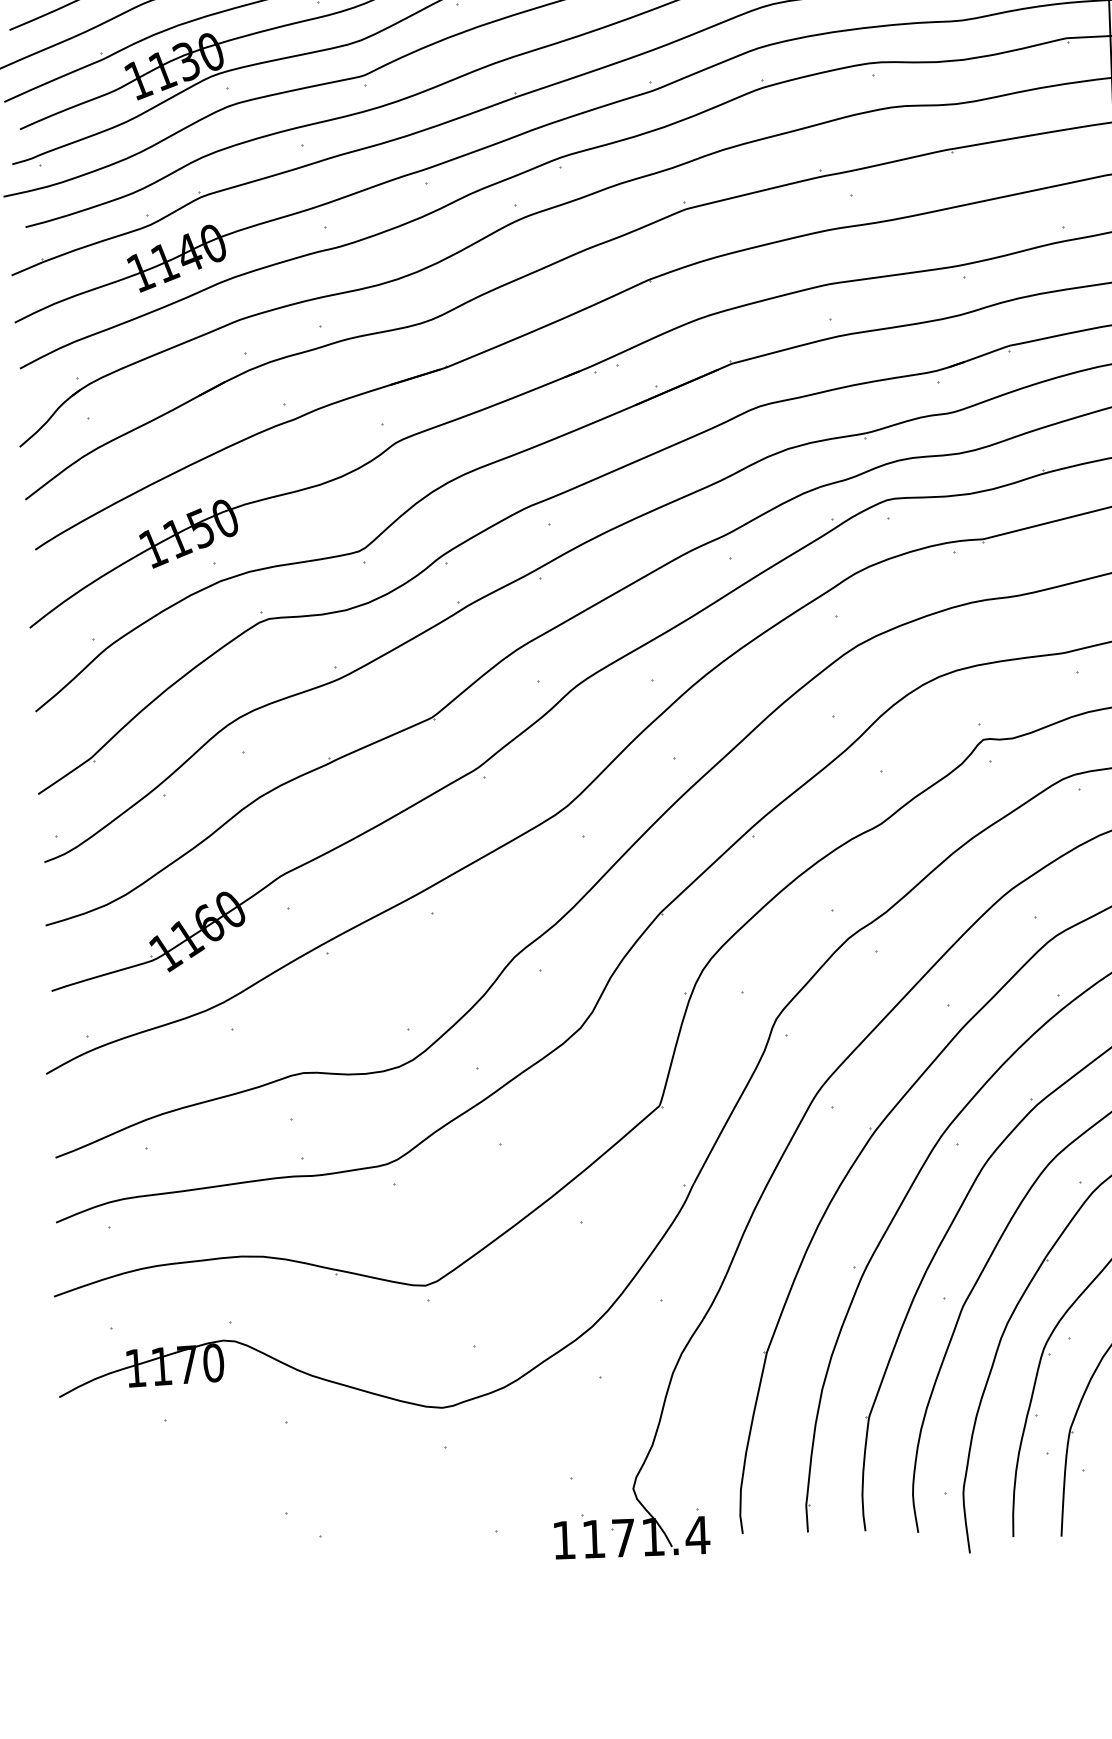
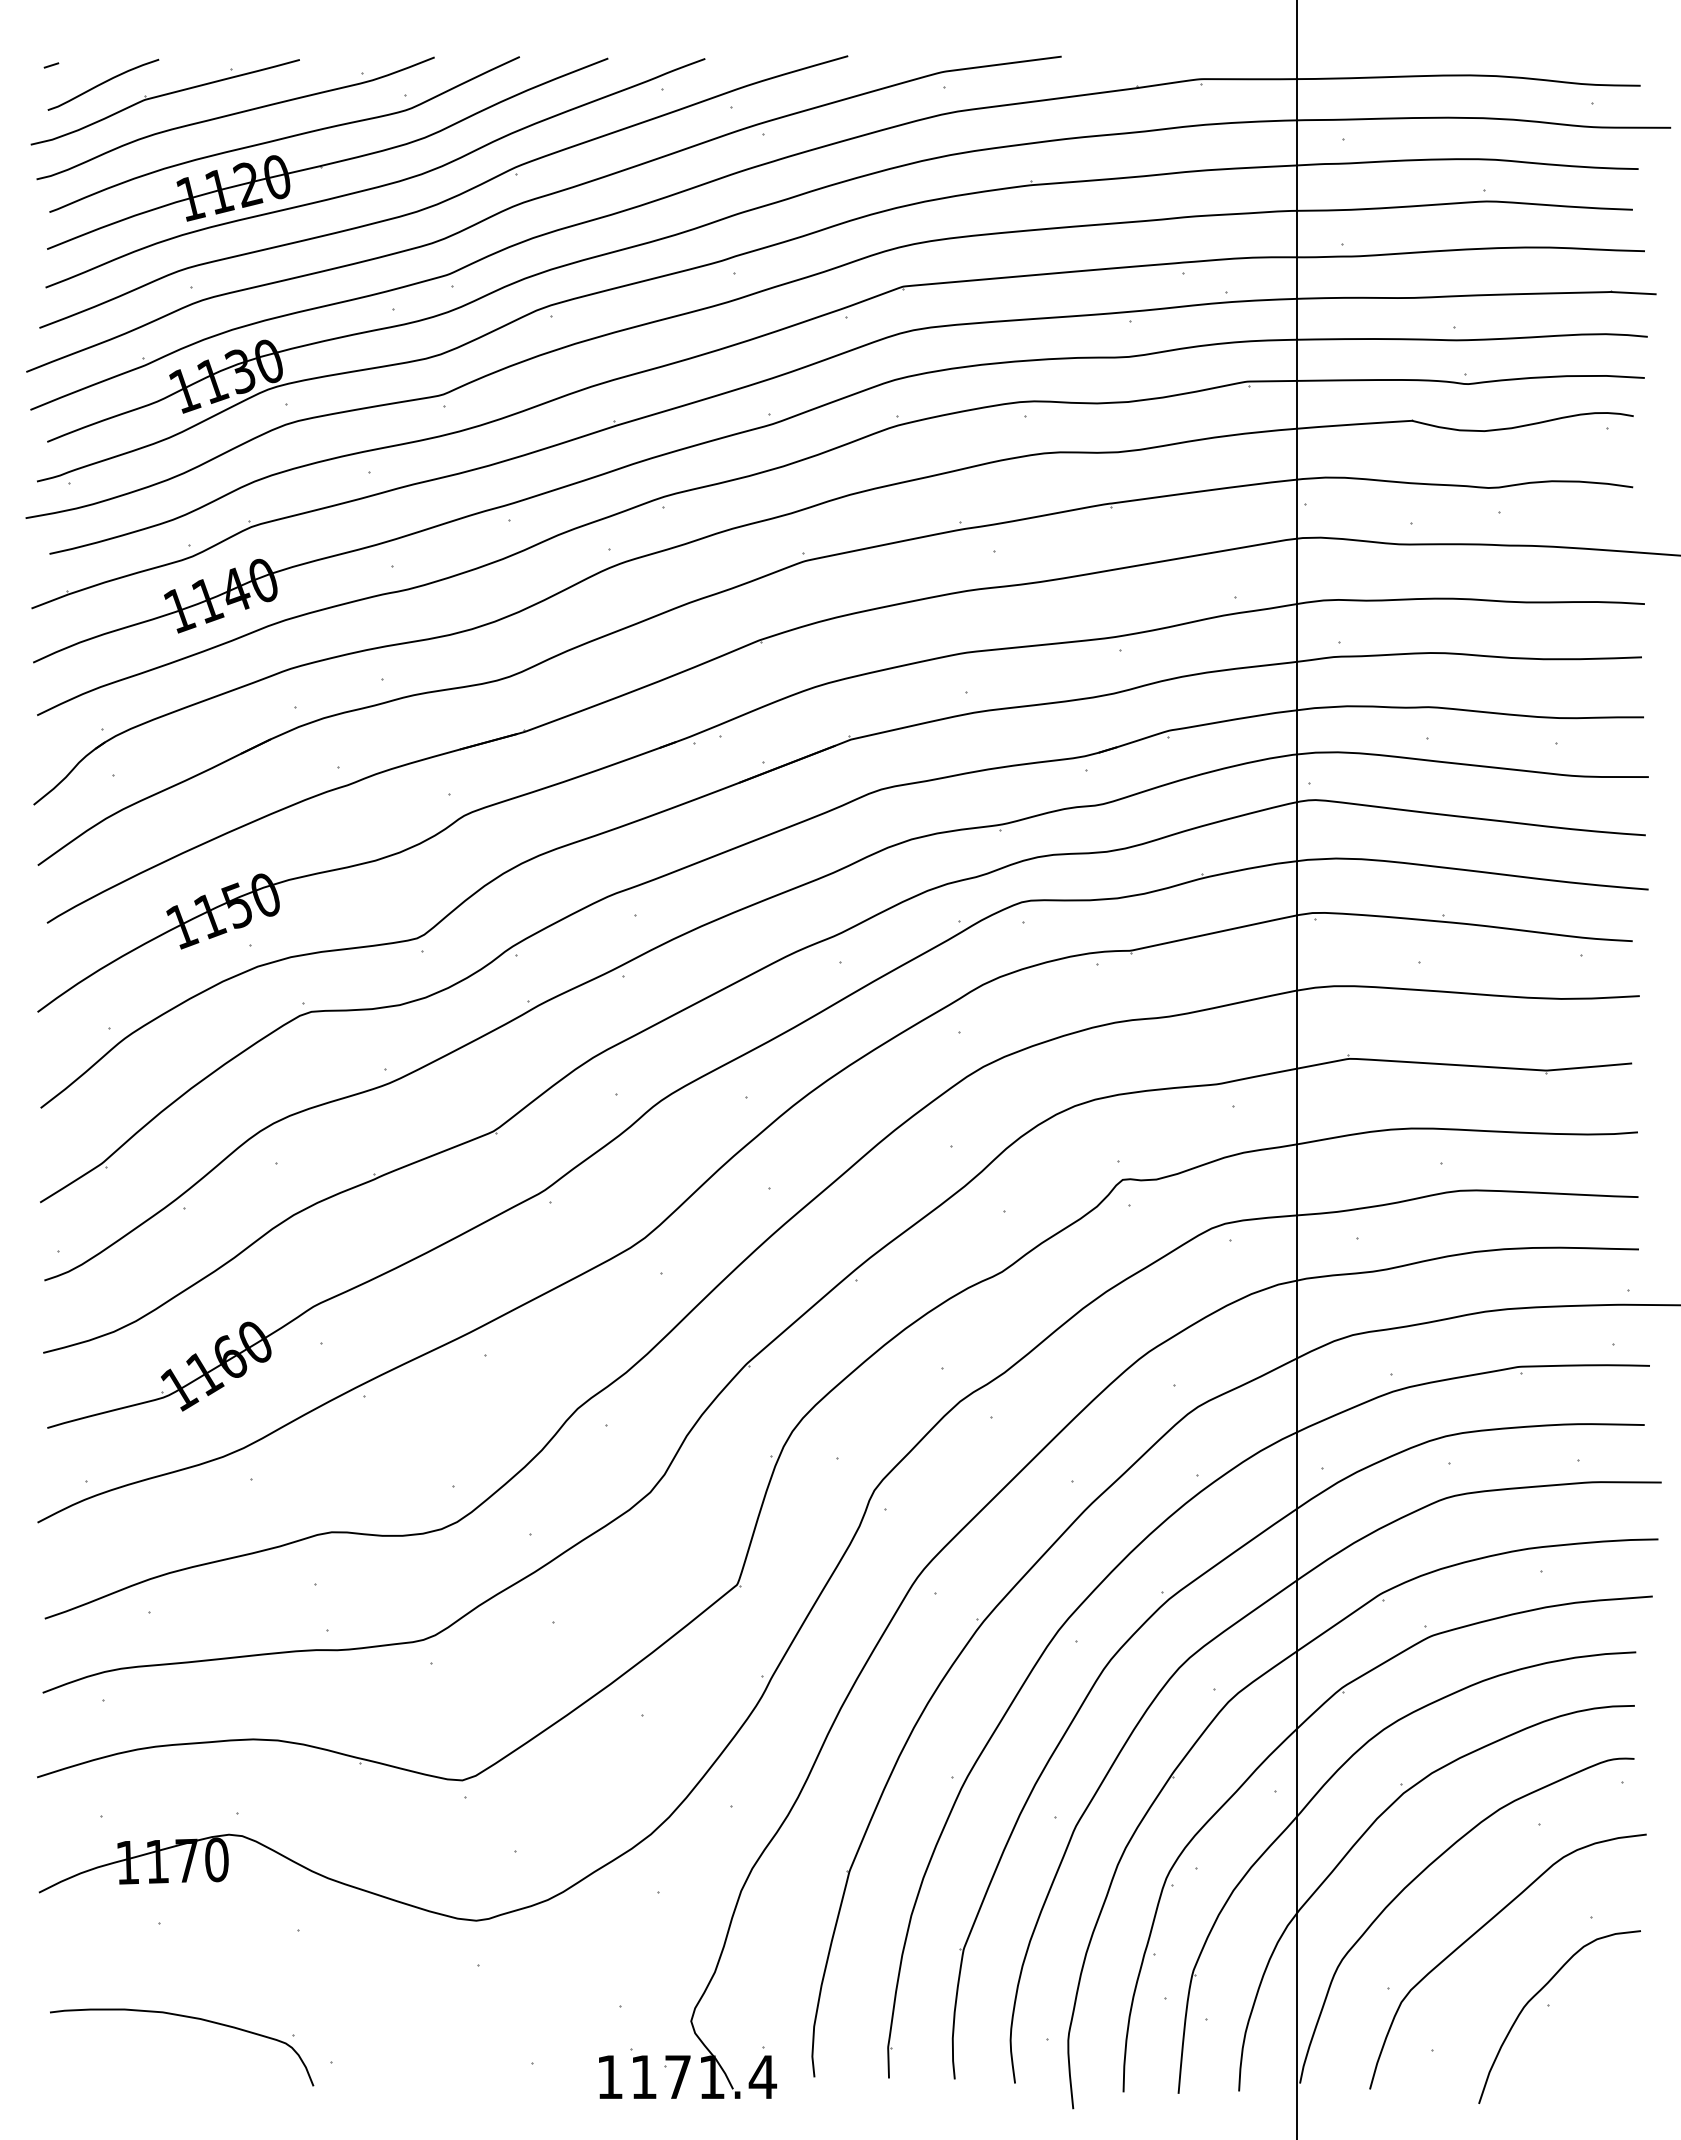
curve: (190, 1501) -> (184, 2017), added

